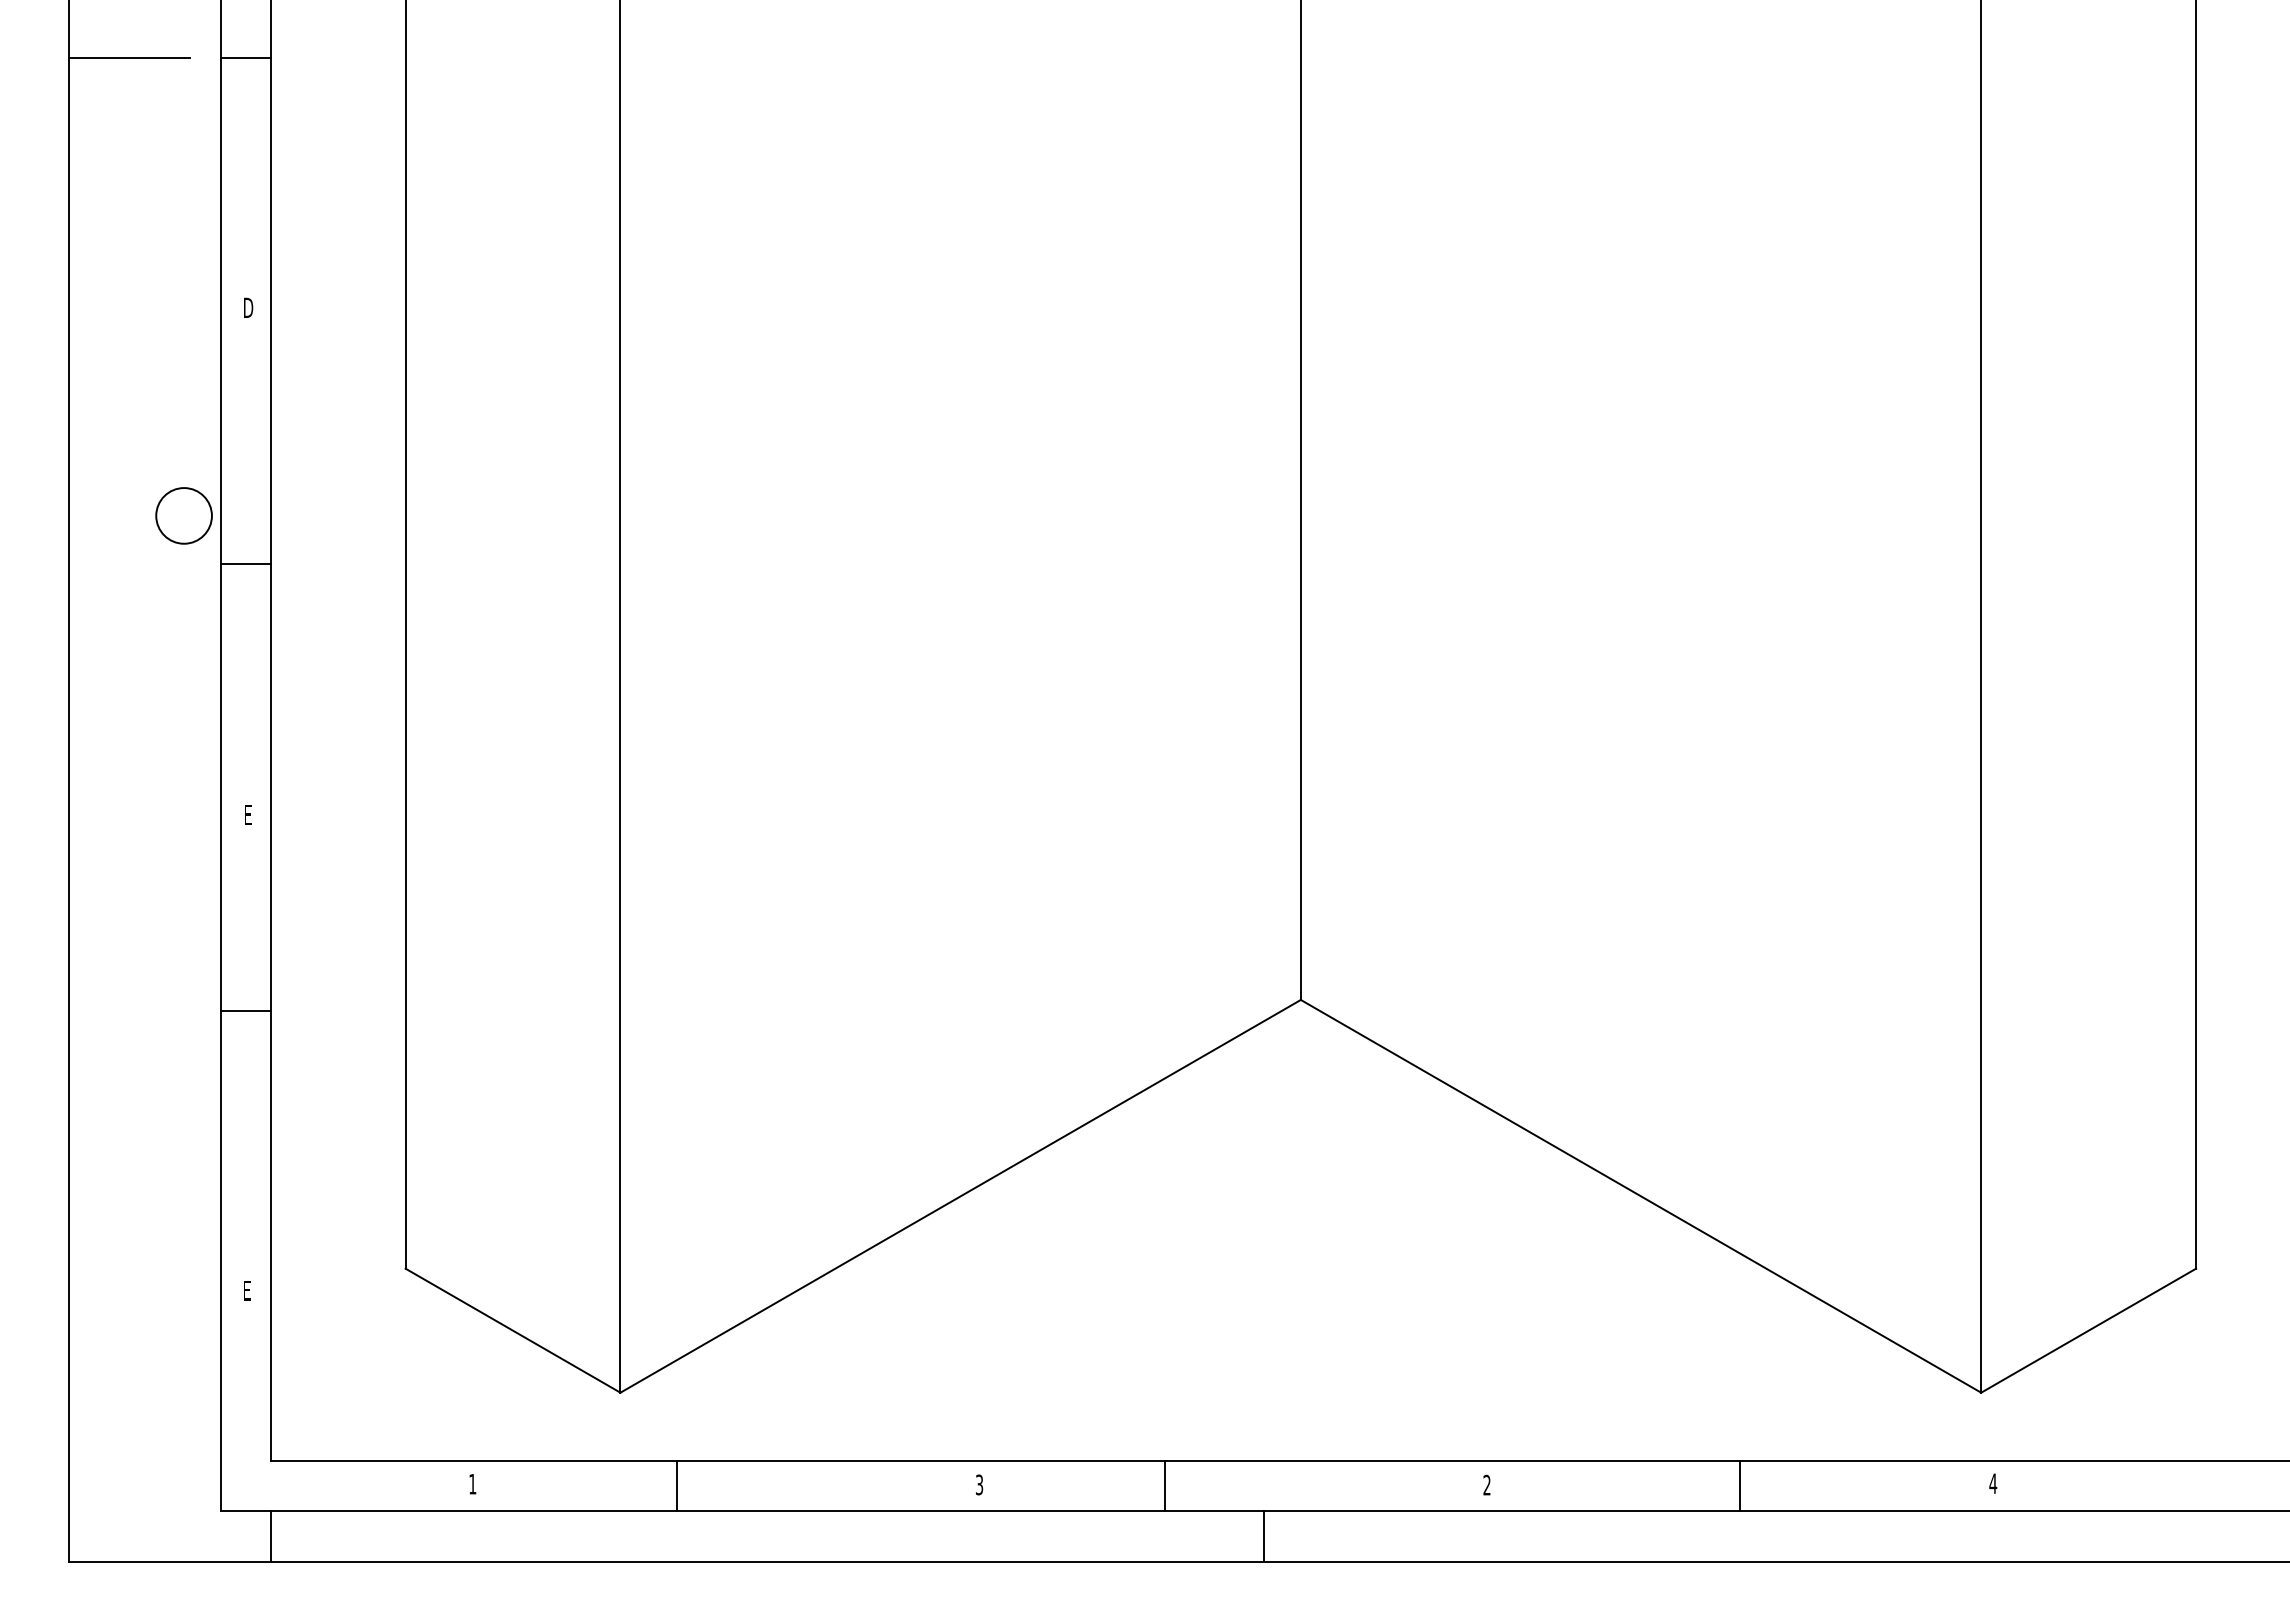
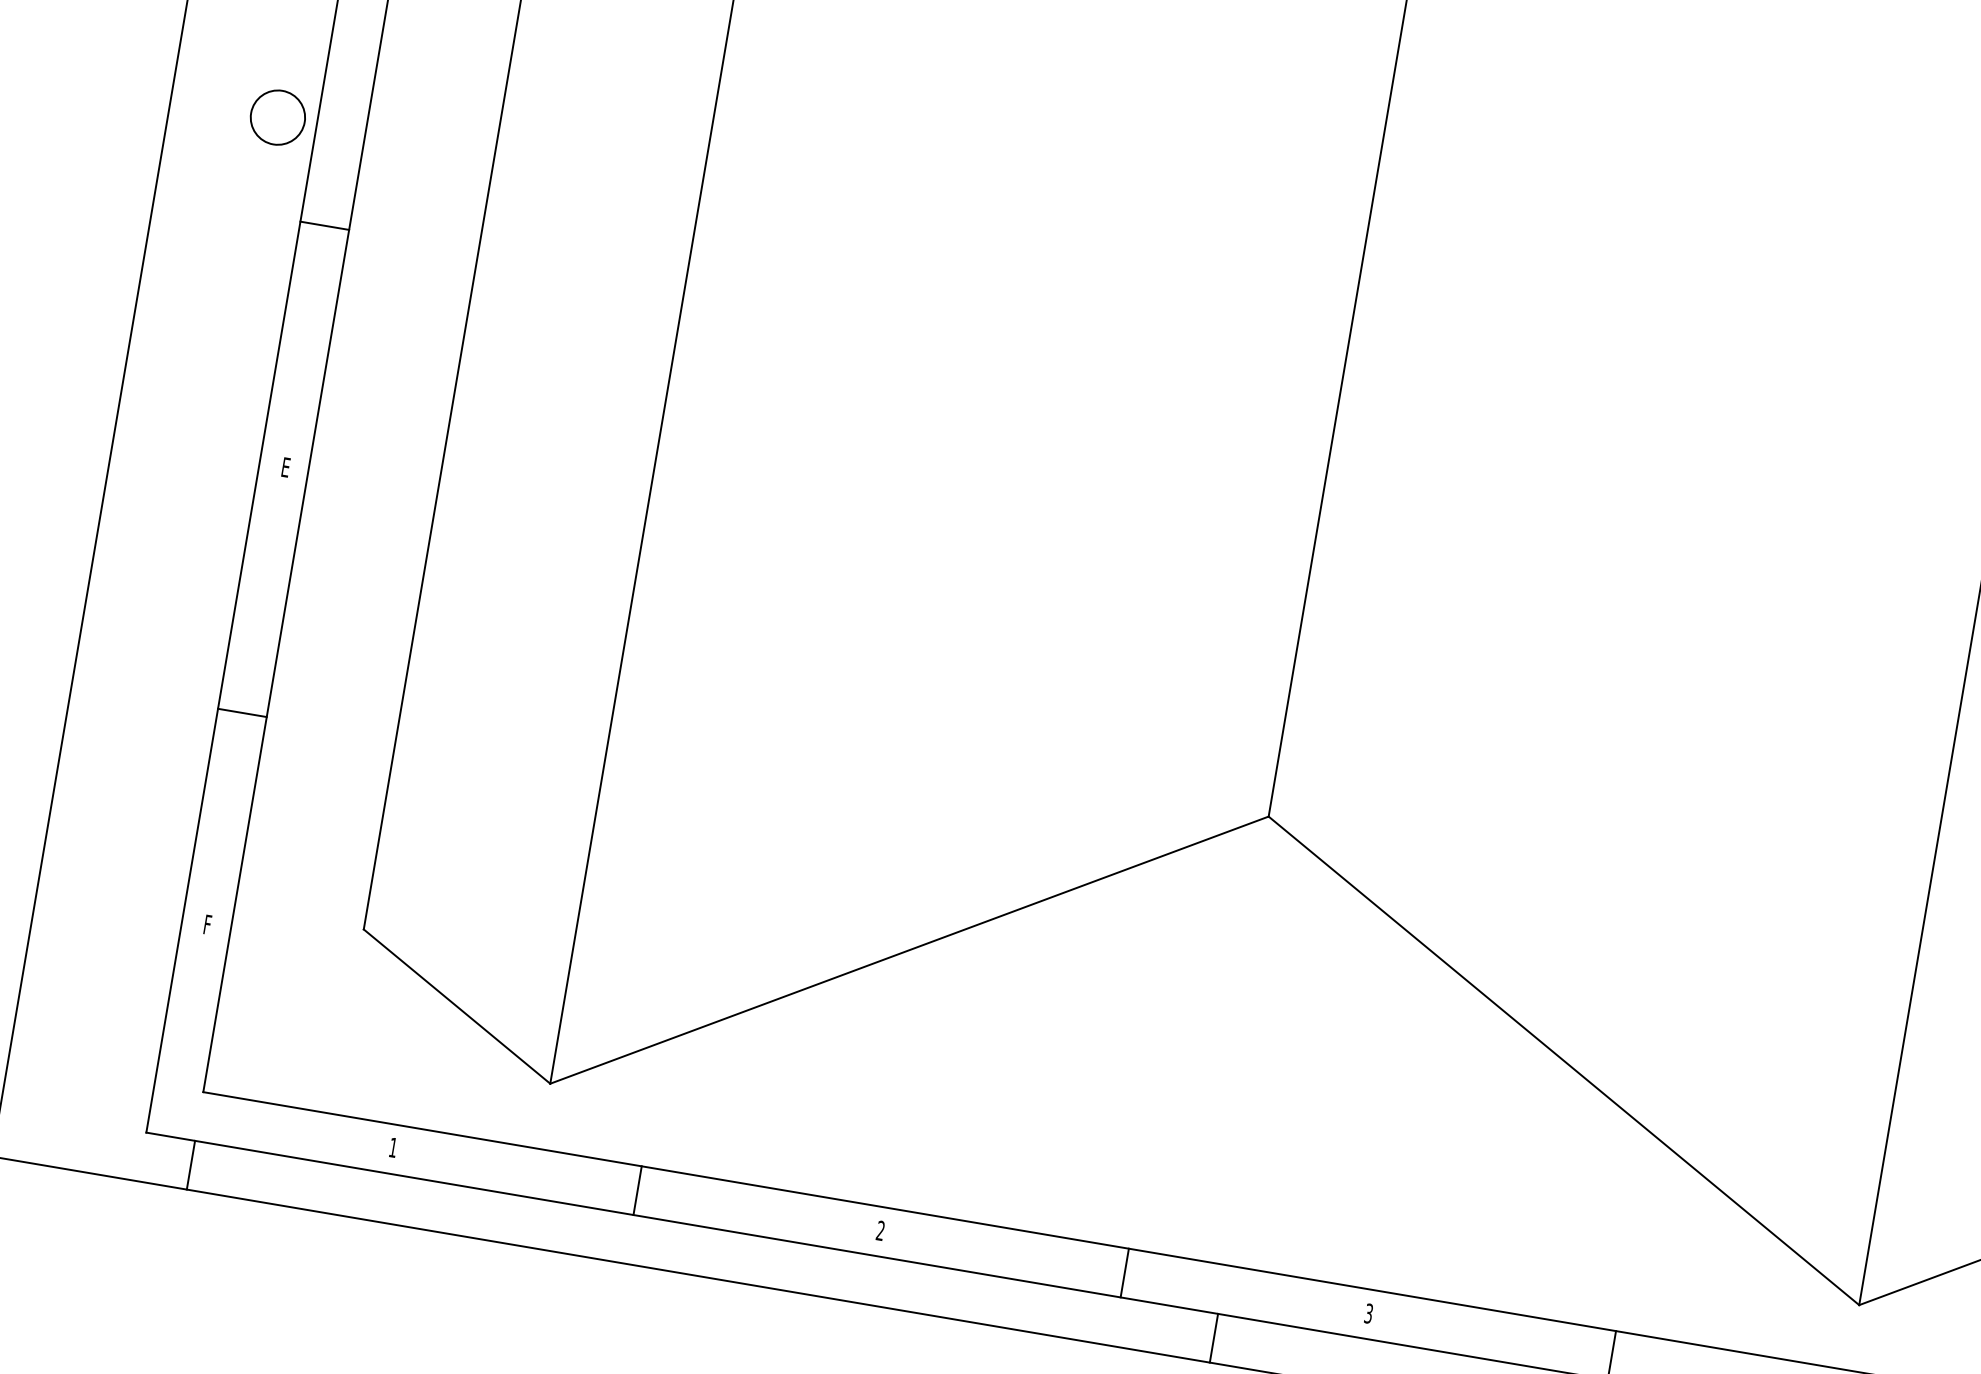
circle: (183, 515) -> (277, 117), moved
line: (245, 1010) -> (242, 712), moved
text: (247, 1290) -> (208, 924), E -> F
line: (677, 1485) -> (638, 1190), moved
text: (979, 1485) -> (880, 1231), 3 -> 2
line: (1165, 1485) -> (1124, 1272), moved
text: (1486, 1485) -> (1368, 1313), 2 -> 3
line: (1263, 1536) -> (1213, 1338), moved

